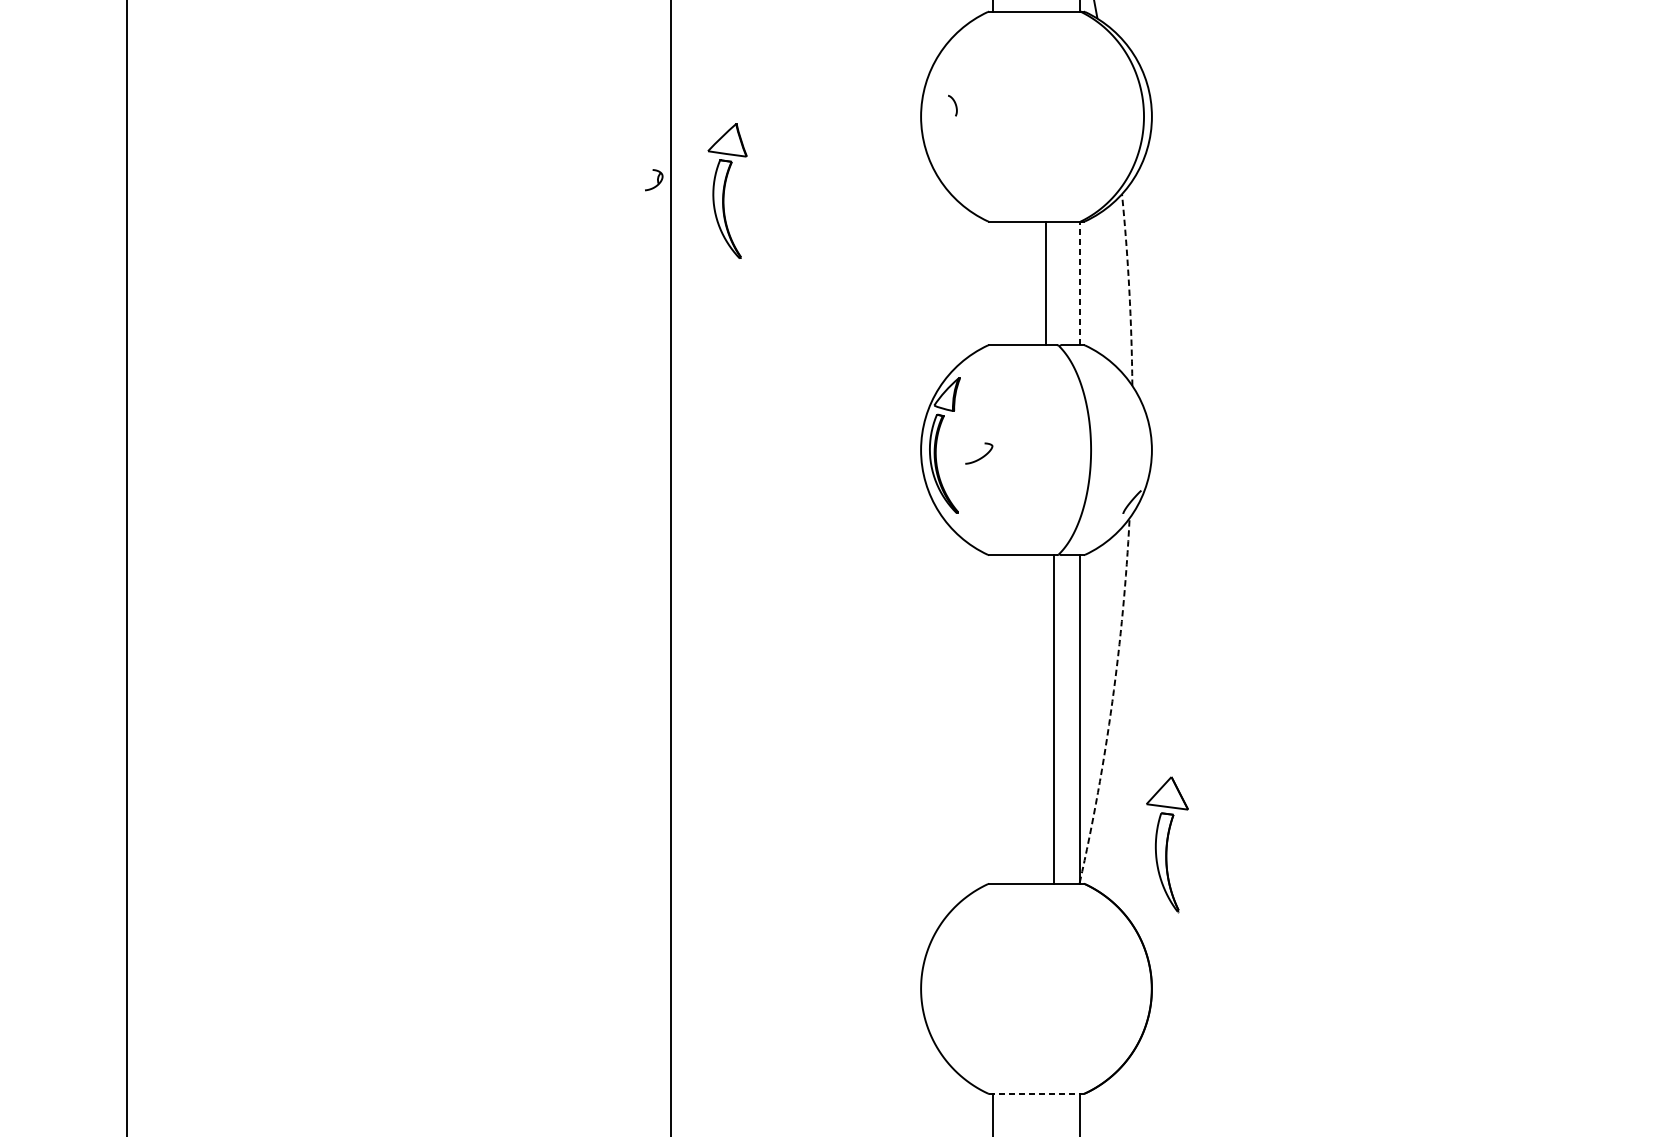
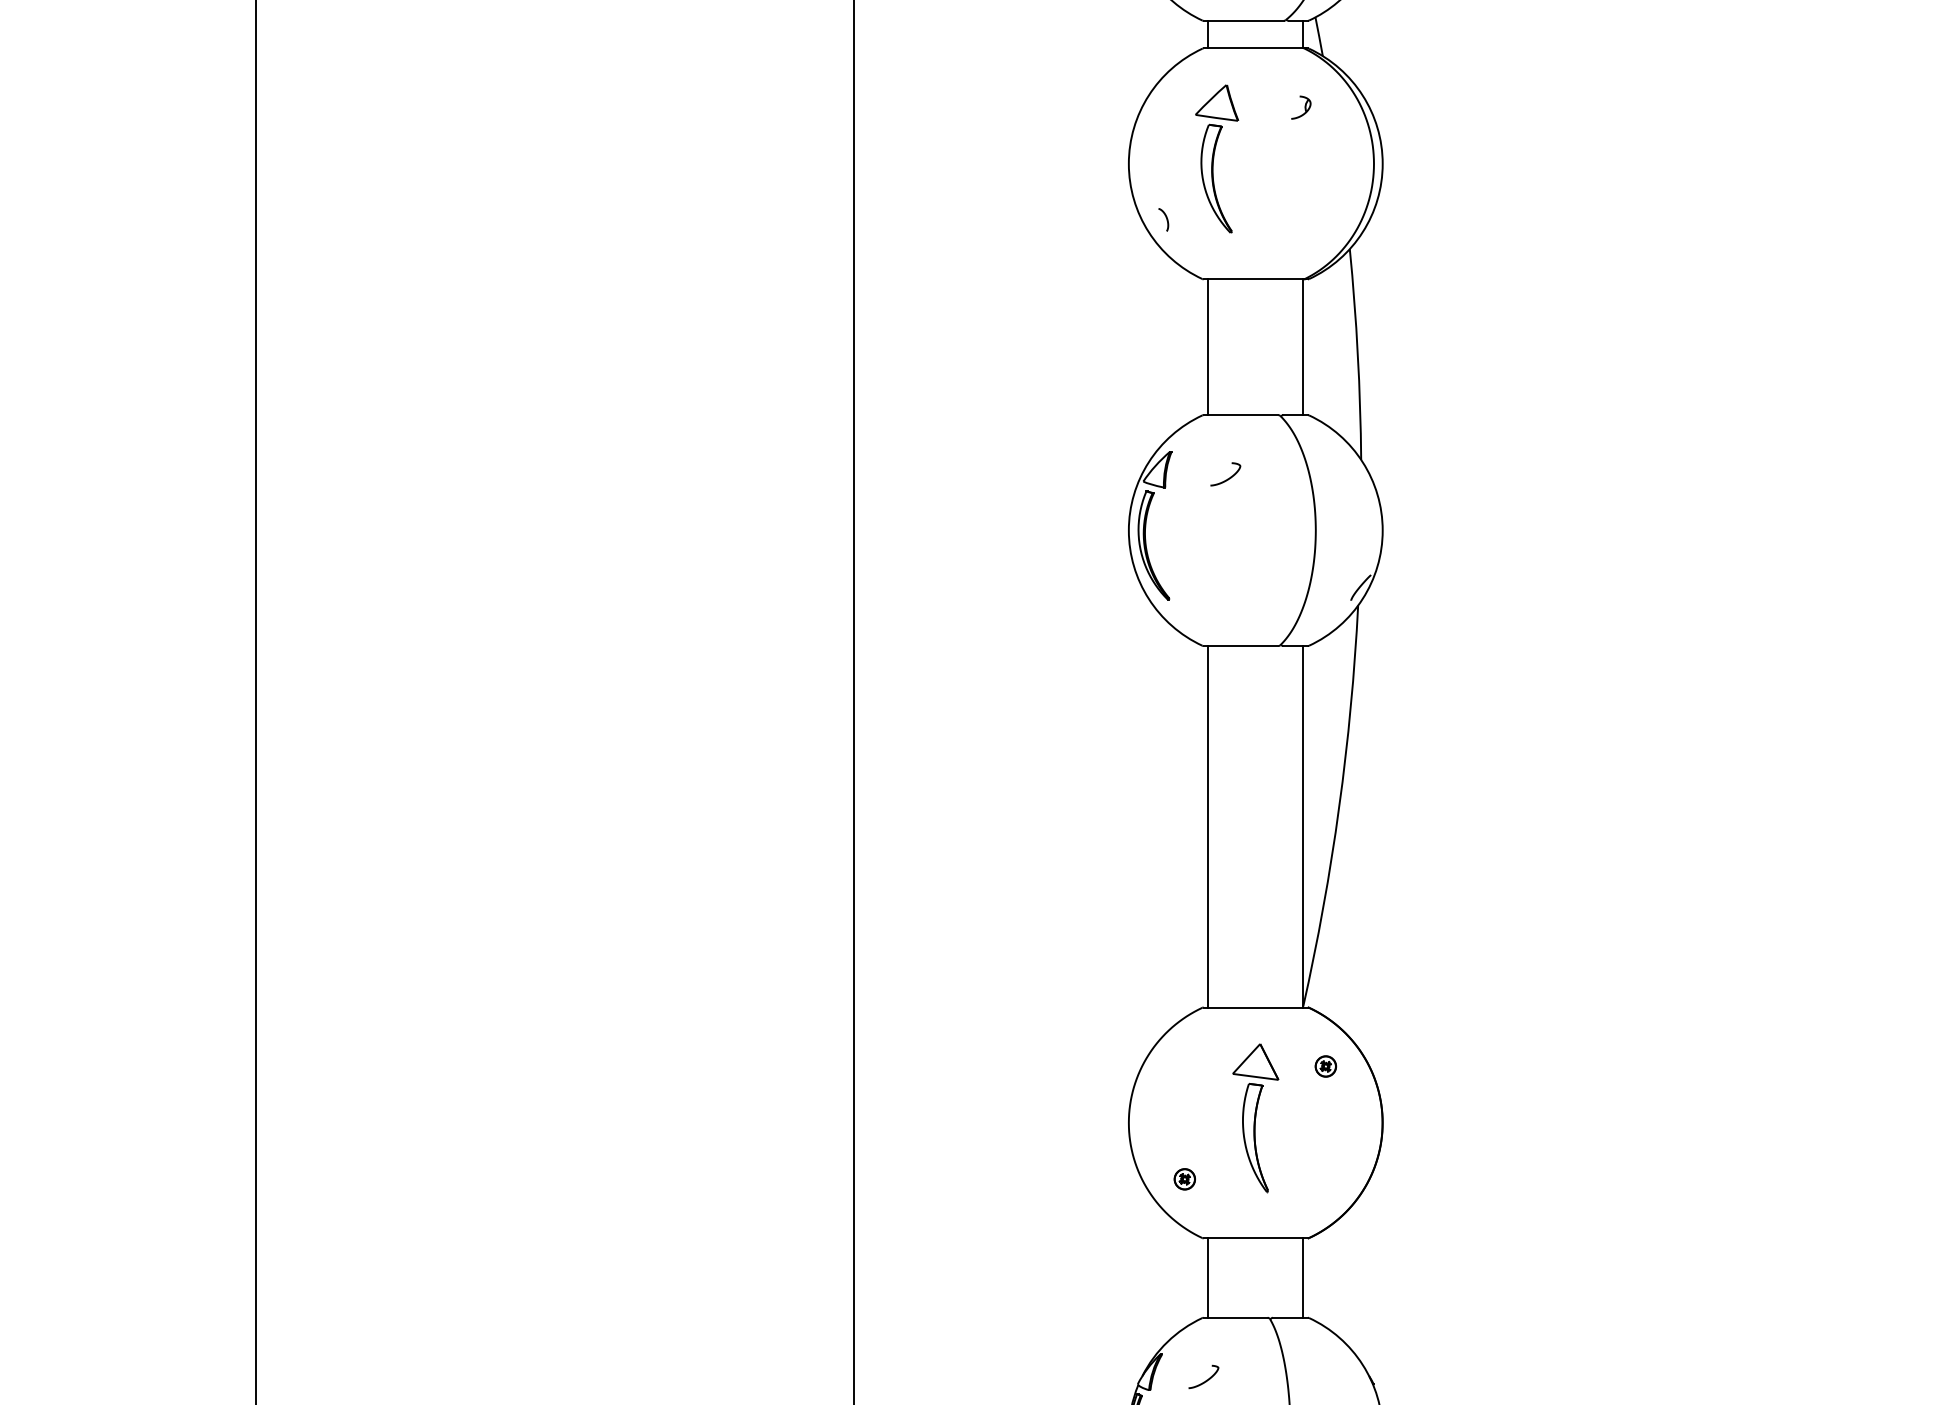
curve: (954, 103) -> (1165, 217), moved
part: (654, 179) -> (1301, 107), moved
part: (727, 190) -> (1217, 158), moved
line: (1046, 283) -> (1208, 347), moved
line: (1079, 283) -> (1303, 347), dashed -> solid
arc: (1129, 290) -> (1357, 354), dashed -> solid
curve: (980, 457) -> (1227, 478), moved
arc: (1112, 701) -> (1339, 807), dashed -> solid
line: (1054, 719) -> (1208, 826), moved
part: (1167, 844) -> (1255, 1118), moved
part: (1099, 937) -> (1325, 1066), added
part: (971, 1040) -> (1184, 1179), added
line: (1037, 1093) -> (1256, 1238), dashed -> solid

